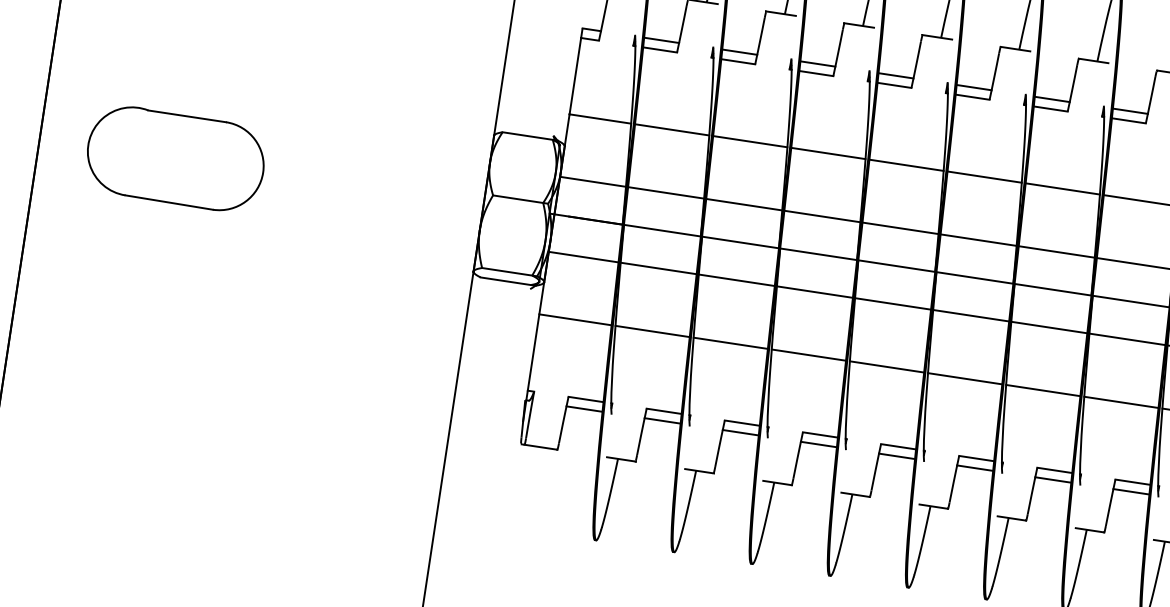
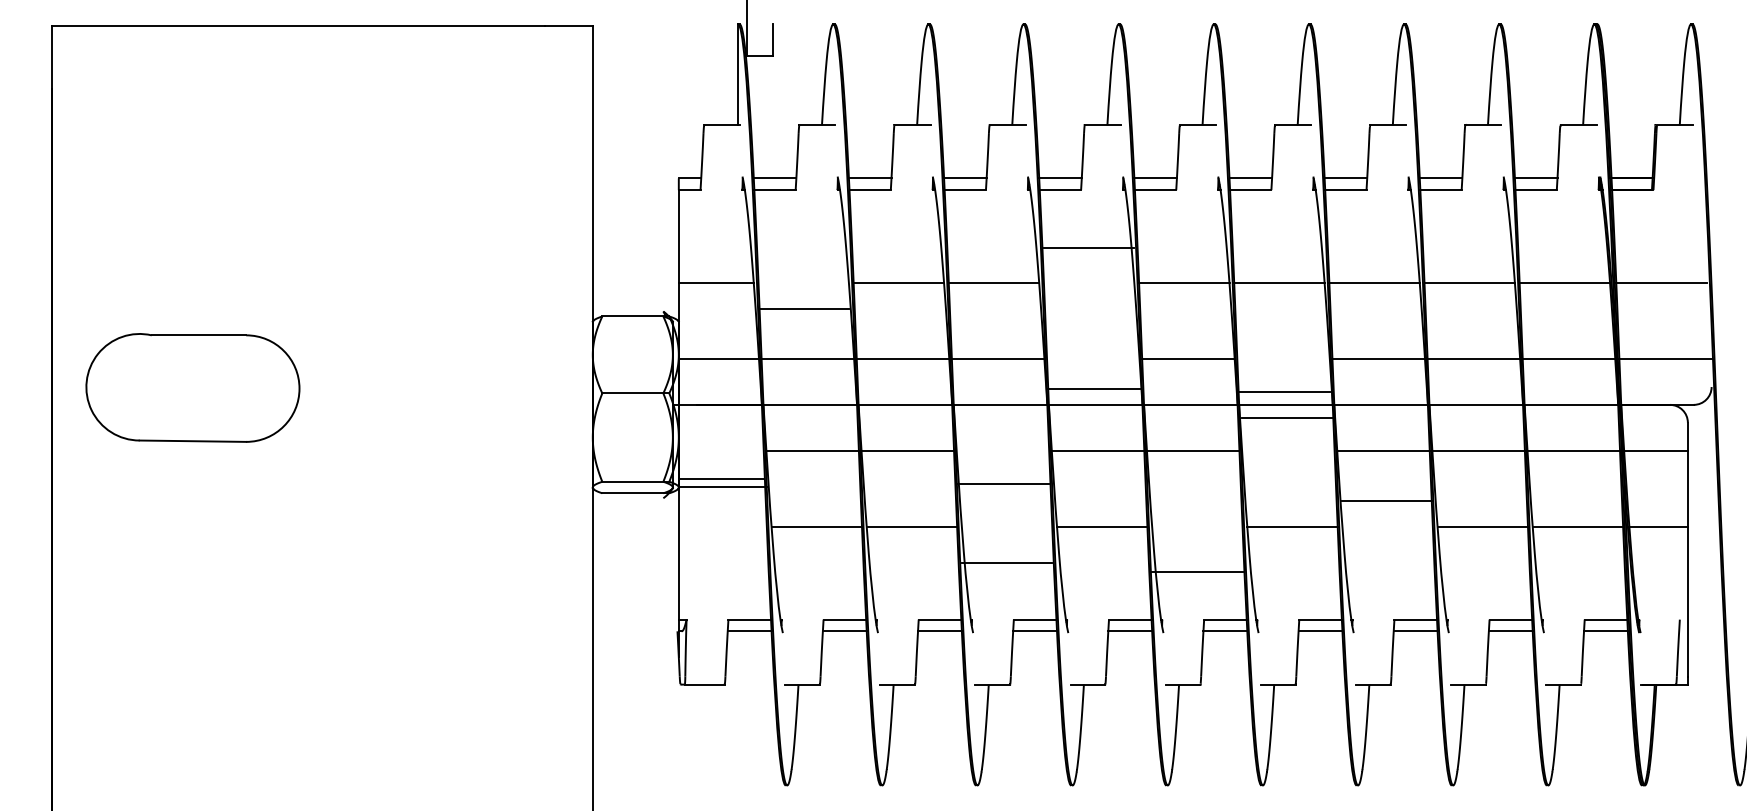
line: (671, 130) -> (803, 309), moved
part: (175, 158) -> (192, 387), moved
line: (905, 165) -> (1088, 248), moved
line: (900, 228) -> (1093, 389), moved
line: (1056, 252) -> (1283, 392), moved
line: (583, 256) -> (720, 478), moved
line: (814, 292) -> (1002, 483), moved
line: (575, 319) -> (722, 486), moved
line: (1049, 327) -> (1288, 417), moved
line: (808, 354) -> (1006, 562), moved
line: (965, 378) -> (1197, 571), moved
line: (1121, 402) -> (1387, 500), moved

